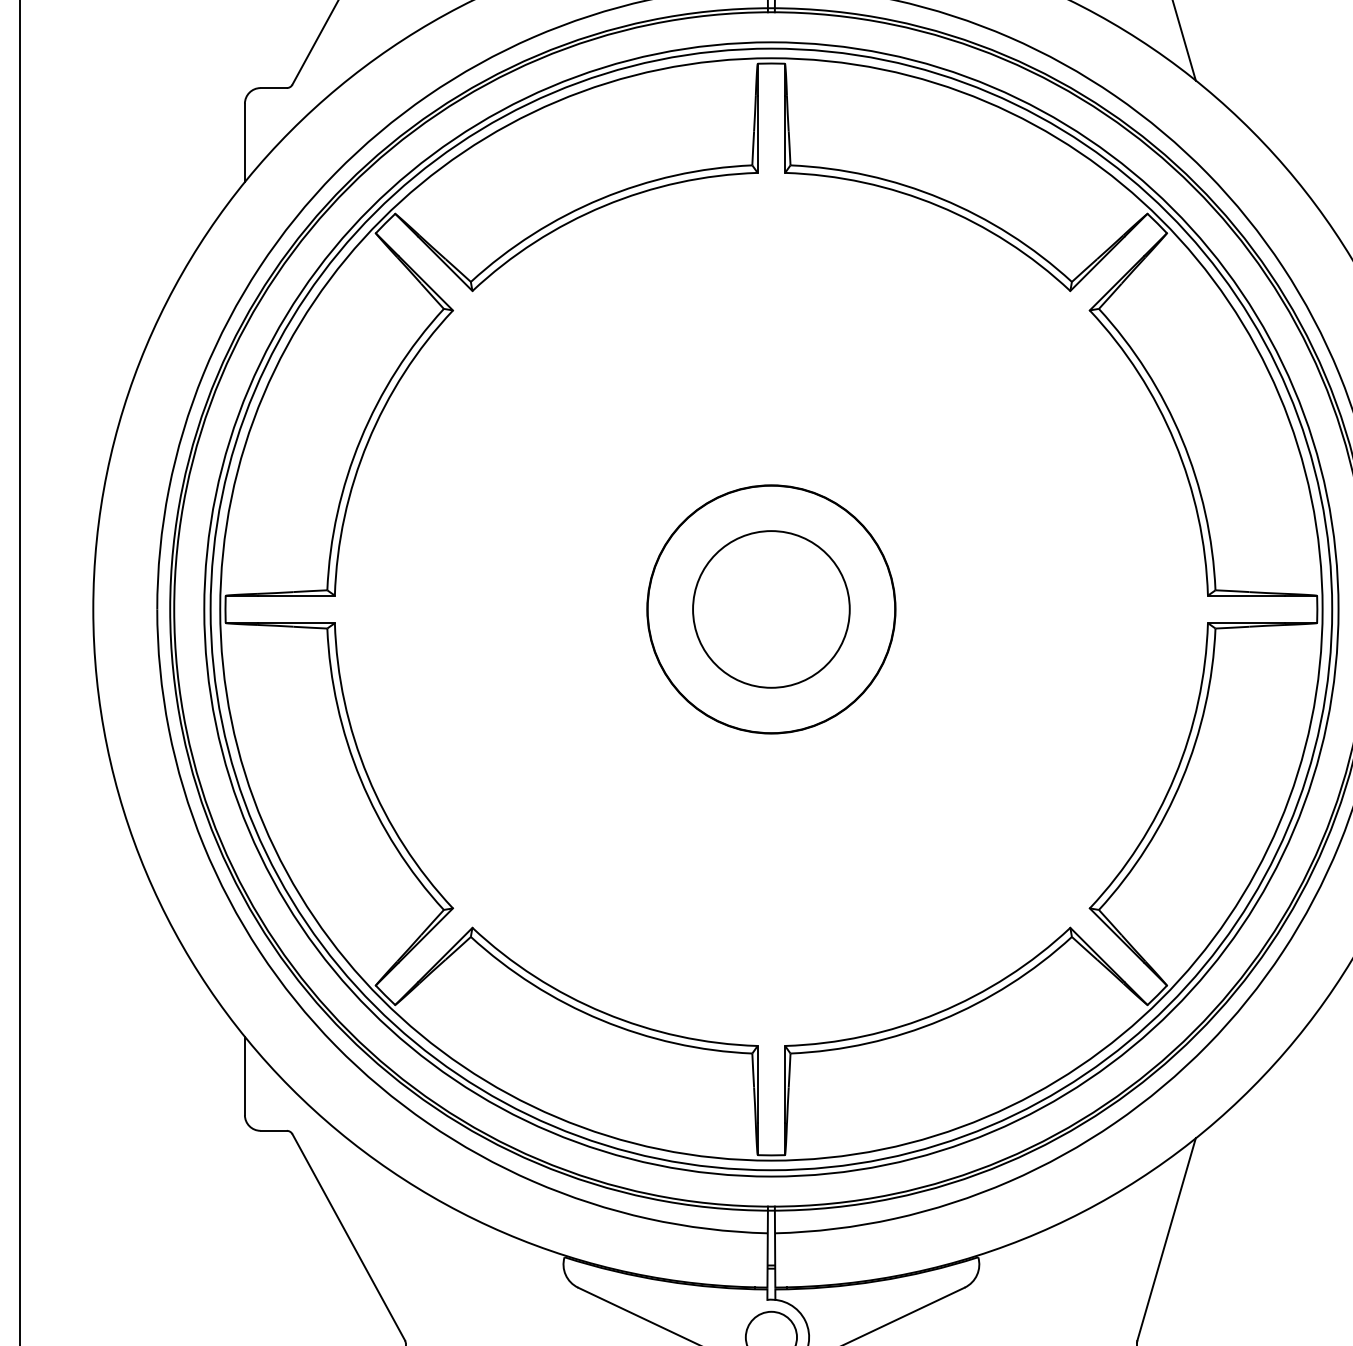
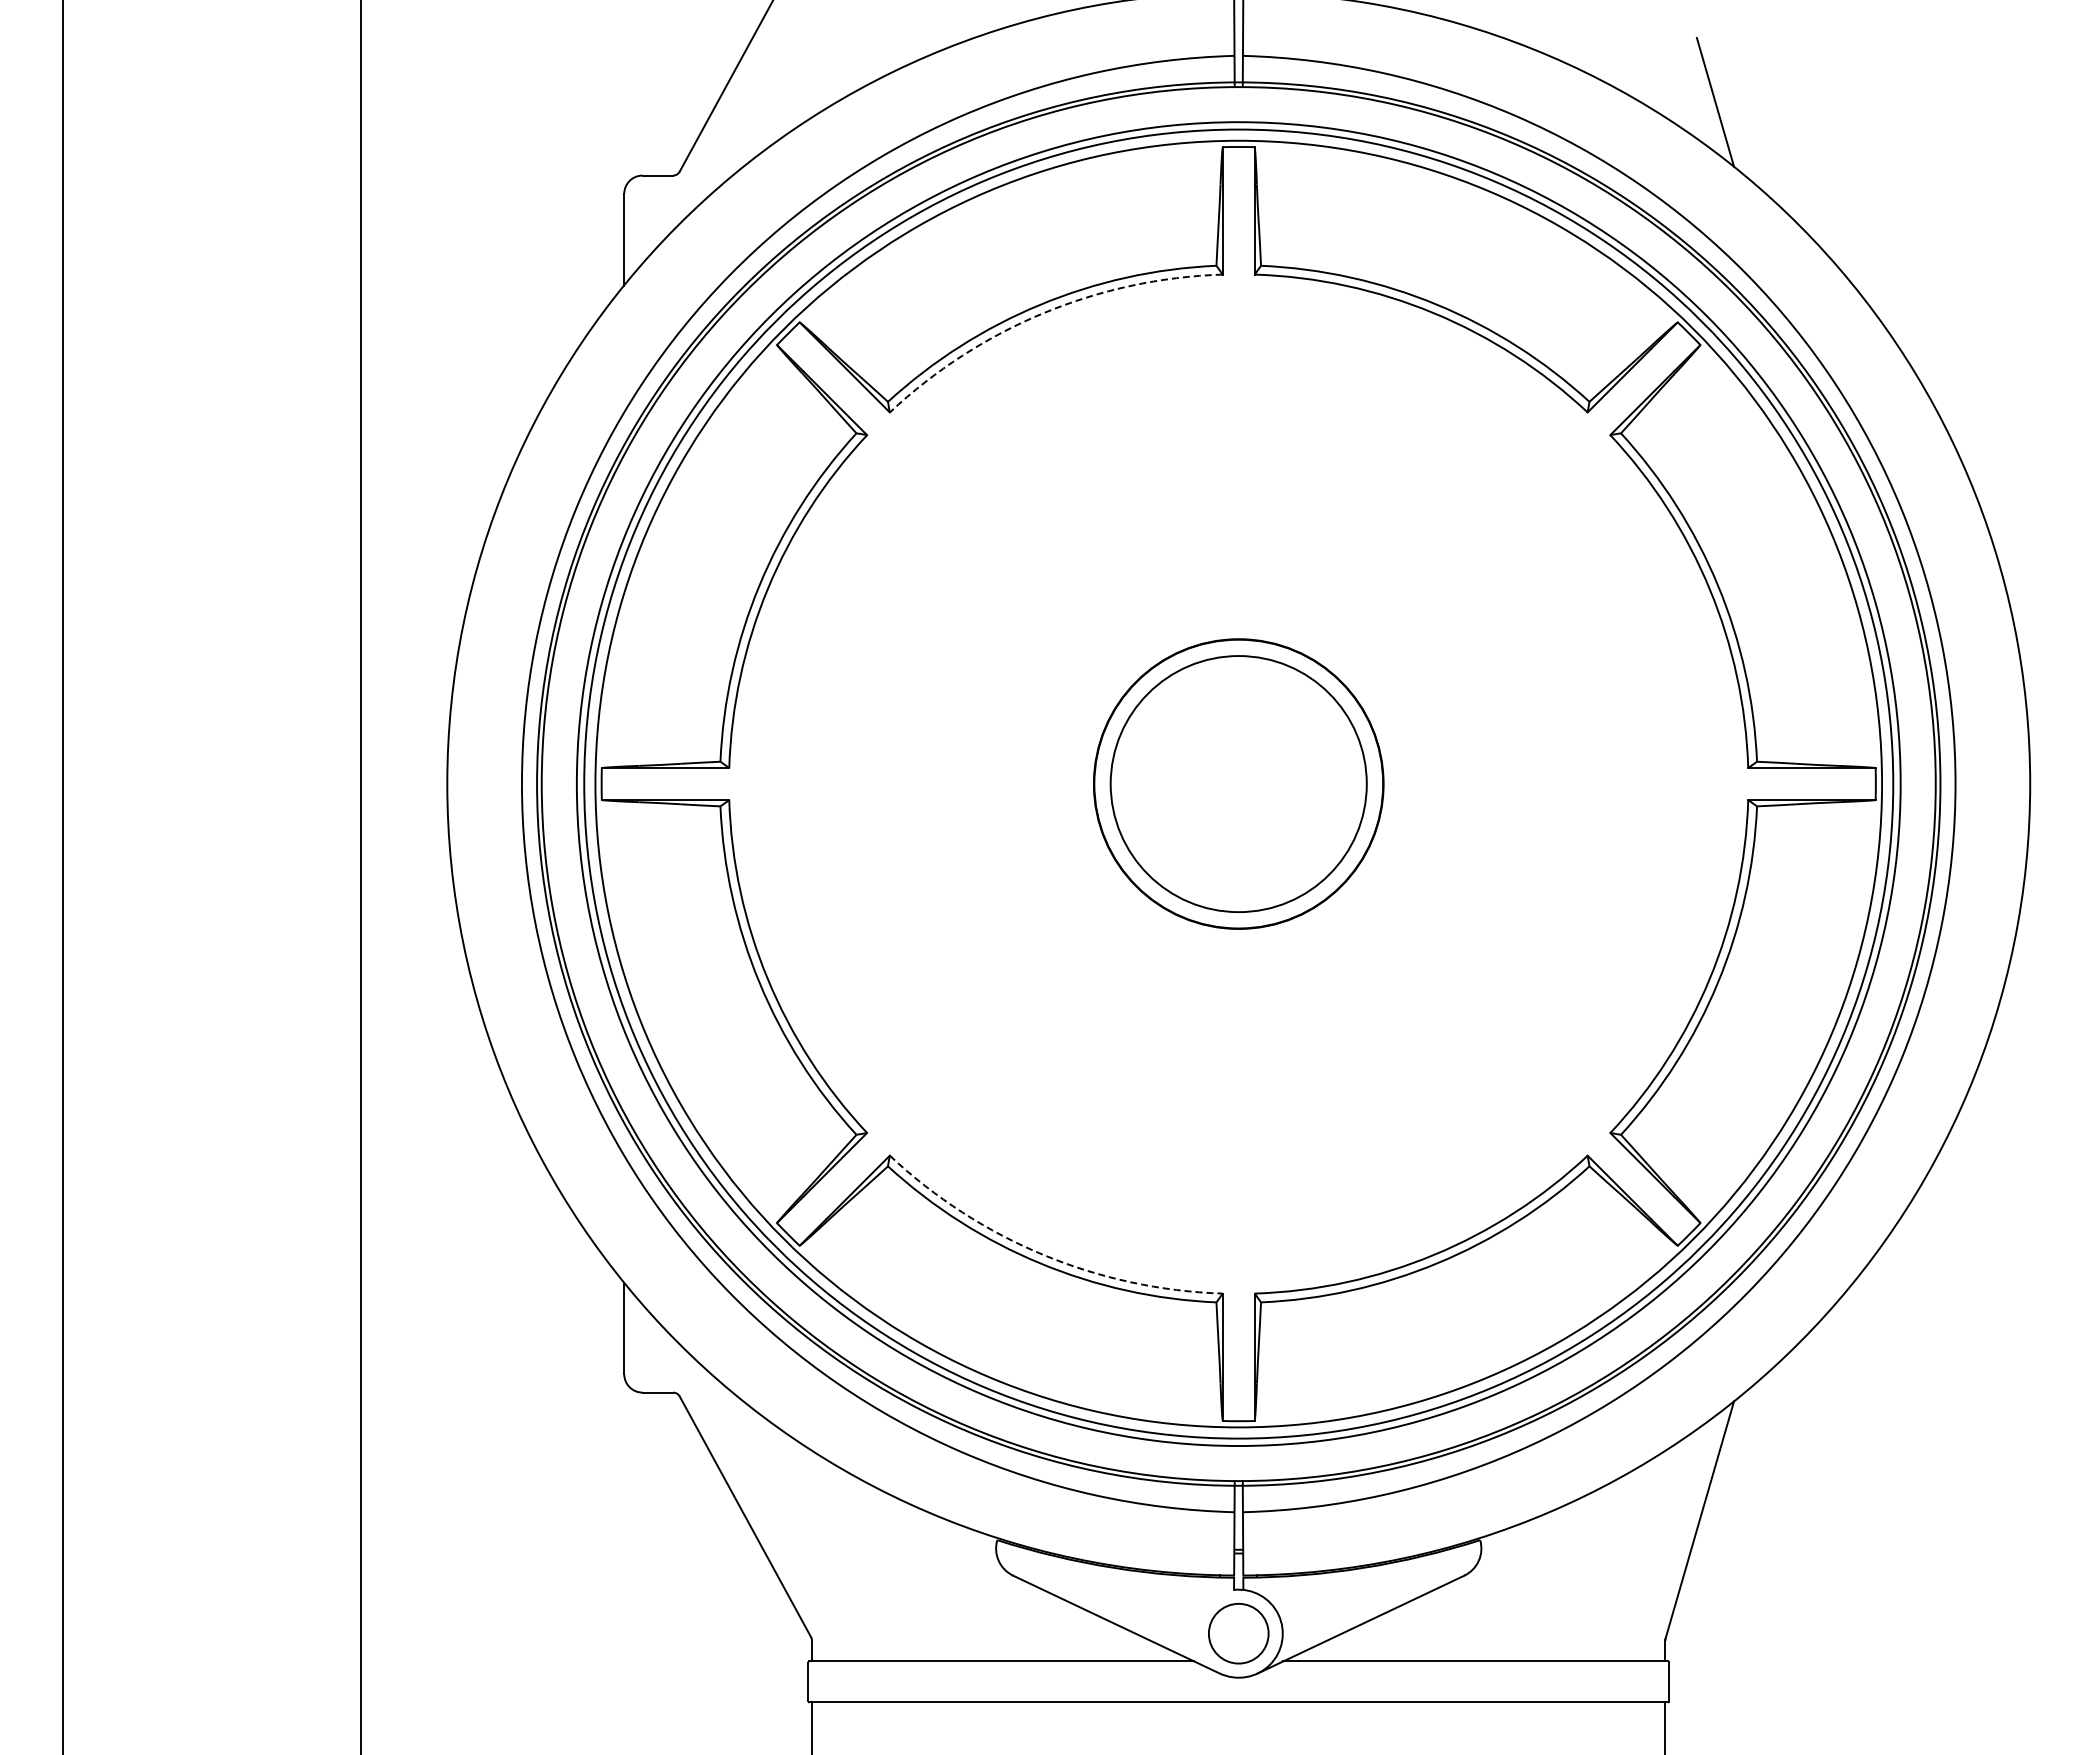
arc: (604, 206) -> (1043, 313), solid -> dashed
circle: (771, 608) -> (1238, 783), size x1.4
arc: (604, 1013) -> (1043, 1255), solid -> dashed

